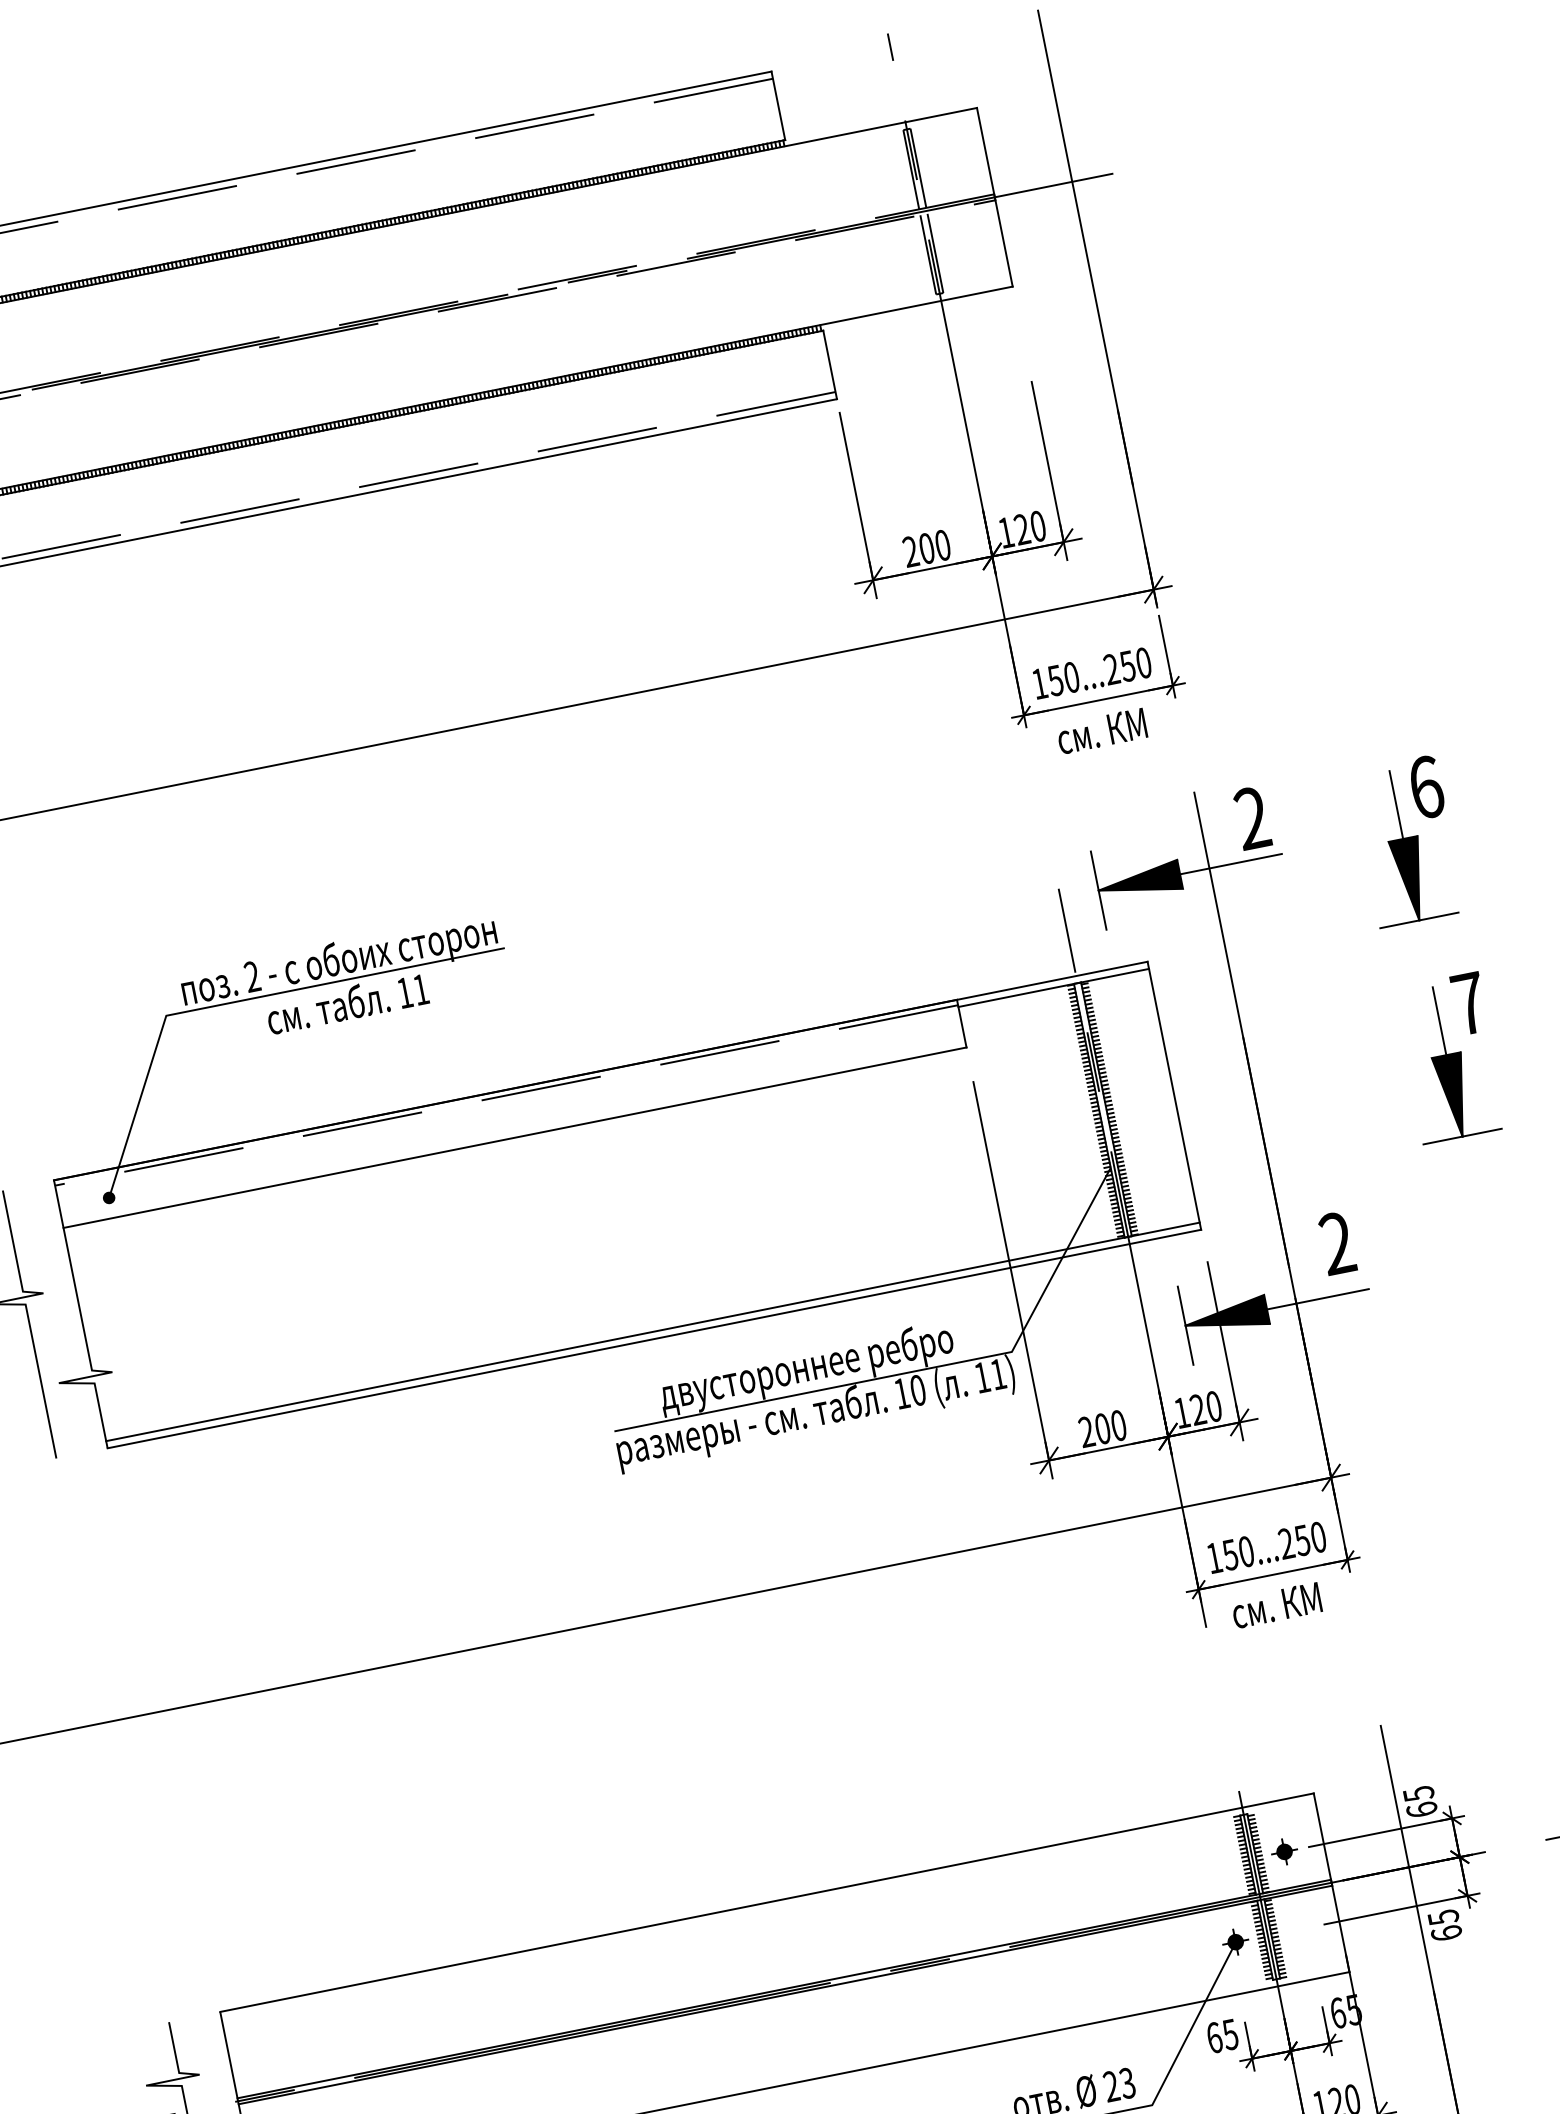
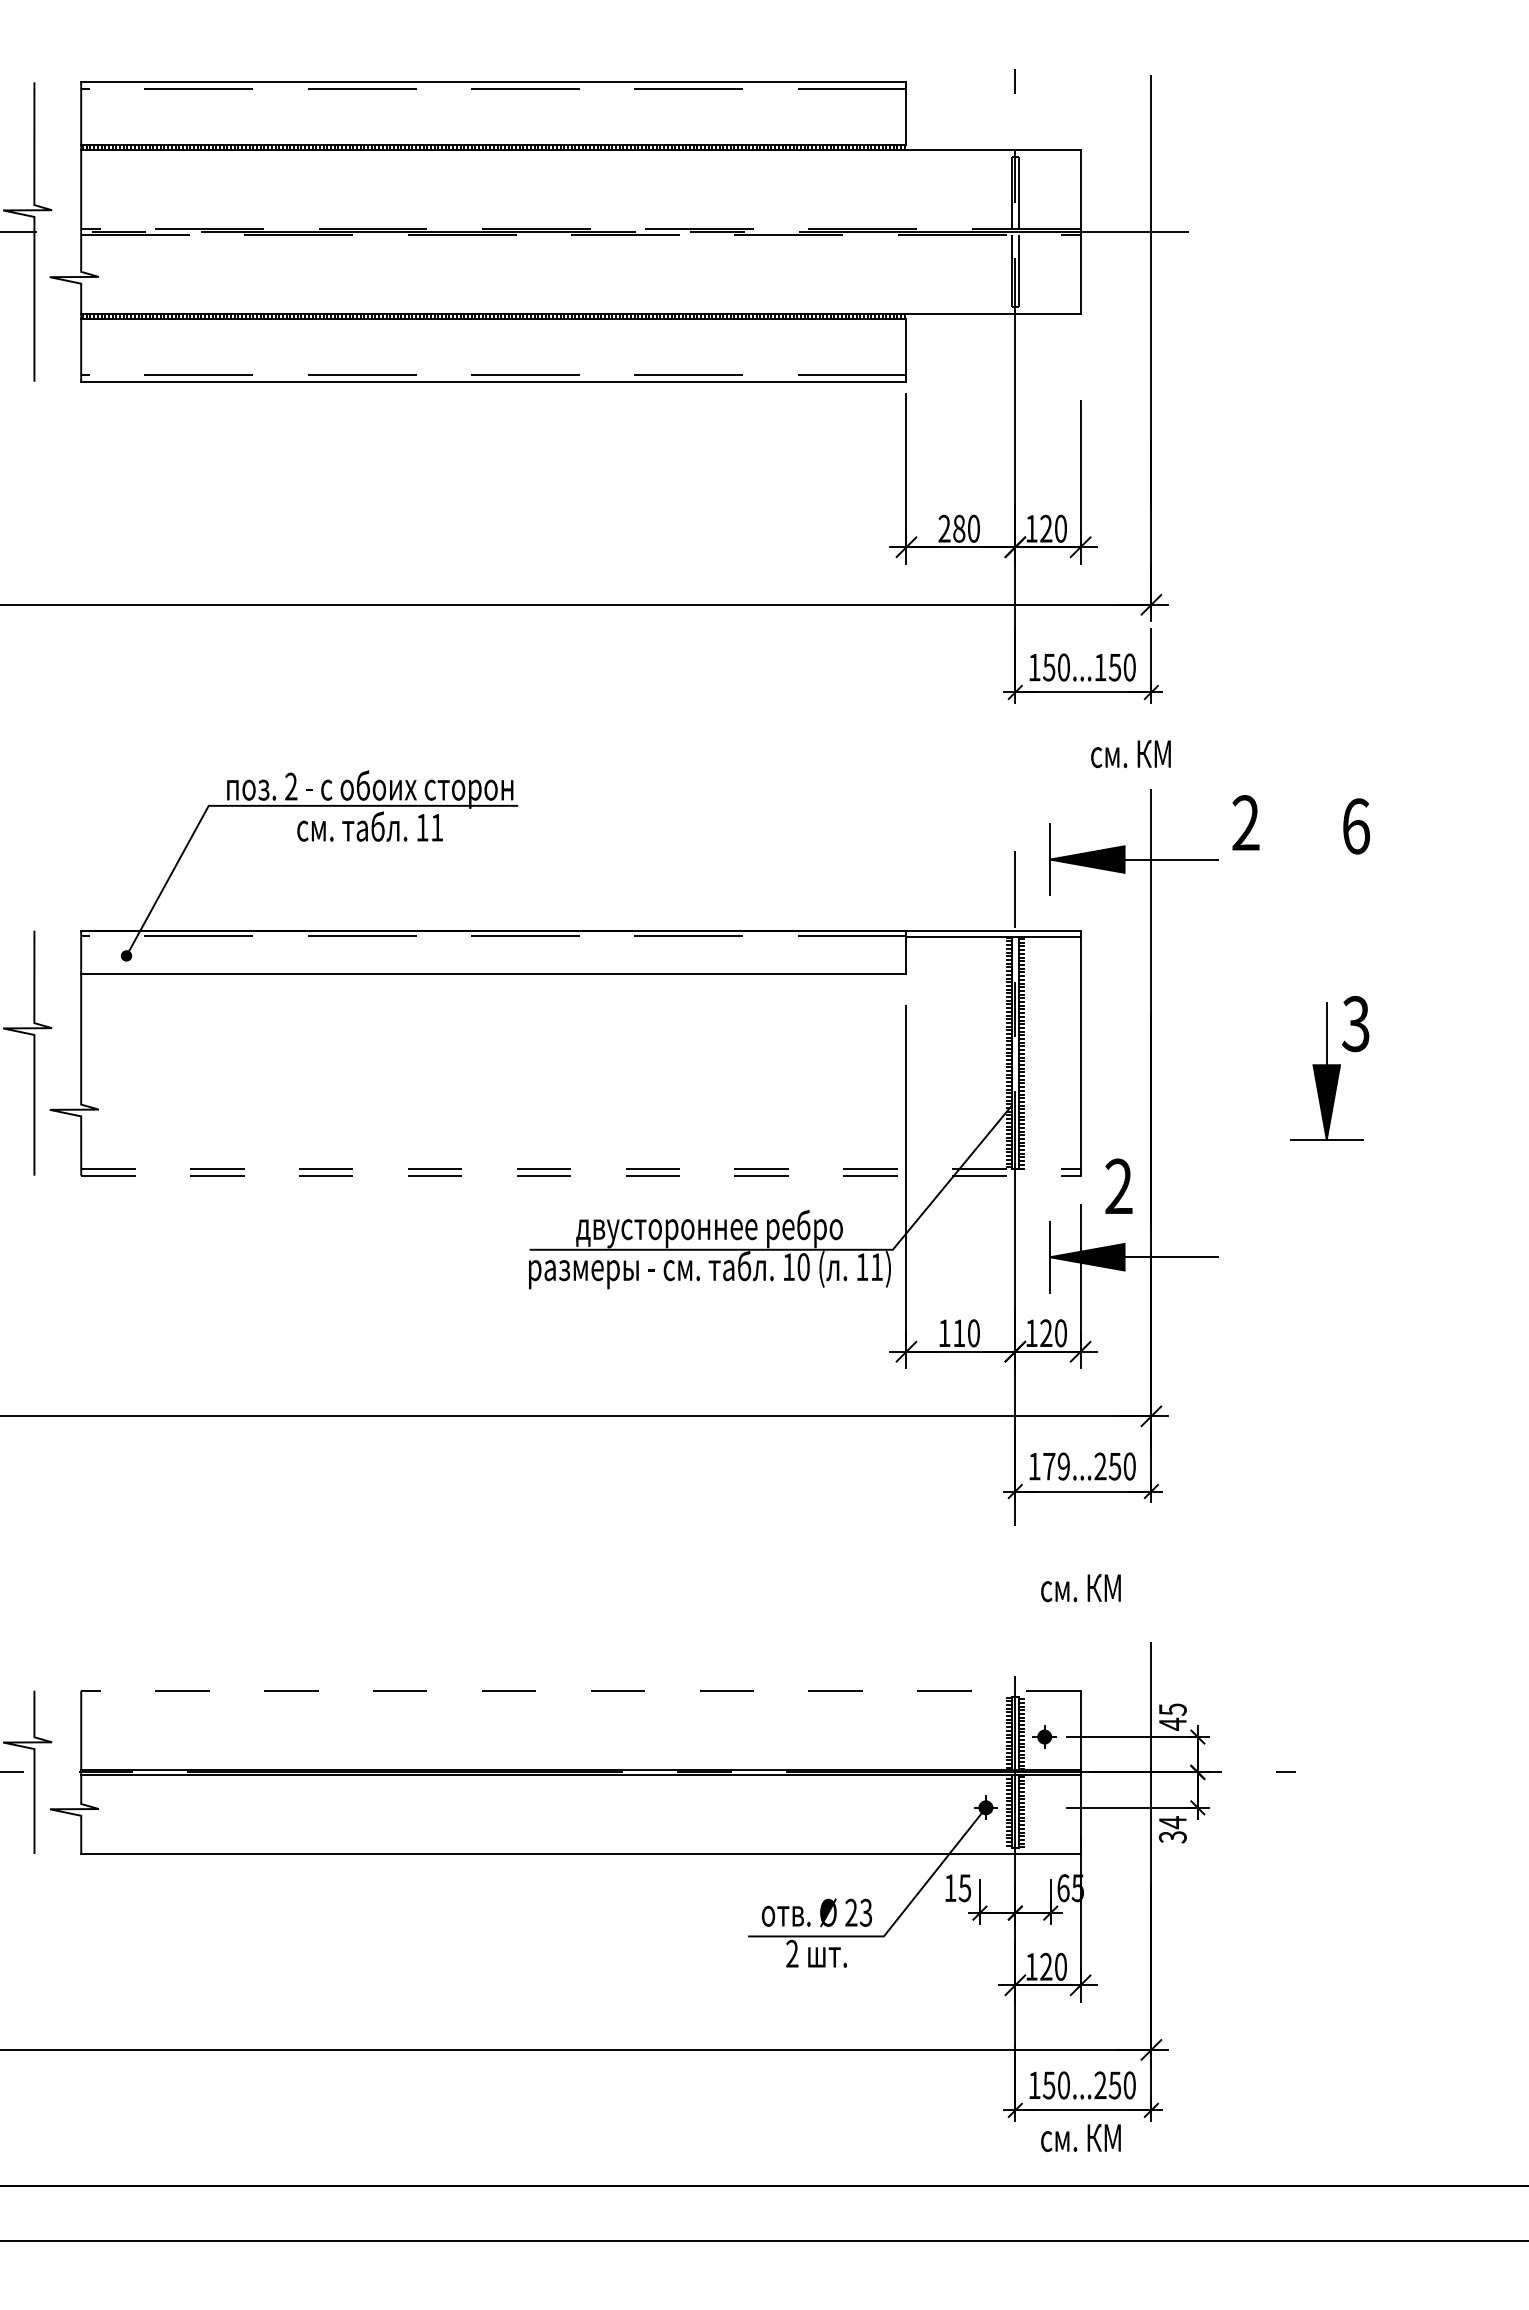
text: (927, 548) -> (959, 528), 200 -> 280
text: (1111, 668) -> (1100, 666), 150...250 -> 150...150
text: (1101, 731) -> (1130, 754), moved
text: (1251, 817) -> (1245, 822), moved
part: (1404, 845) -> (1326, 873), removed
text: (1468, 1003) -> (1355, 1023), 7 -> 3
text: (1336, 1242) -> (1118, 1185), moved
line: (652, 1332) -> (580, 1169), solid -> dashed
line: (653, 1338) -> (580, 1175), solid -> dashed
text: (1094, 1430) -> (951, 1333), 200 -> 110
text: (1238, 1553) -> (1056, 1466), 150...250 -> 179...250
text: (1276, 1606) -> (1080, 1588), moved
text: (1421, 1809) -> (1172, 1723), 65 -> 45
line: (766, 1902) -> (580, 1690), solid -> dashed
text: (1444, 1925) -> (1172, 1829), 65 -> 34
text: (1214, 2038) -> (950, 1888), 65 -> 15

